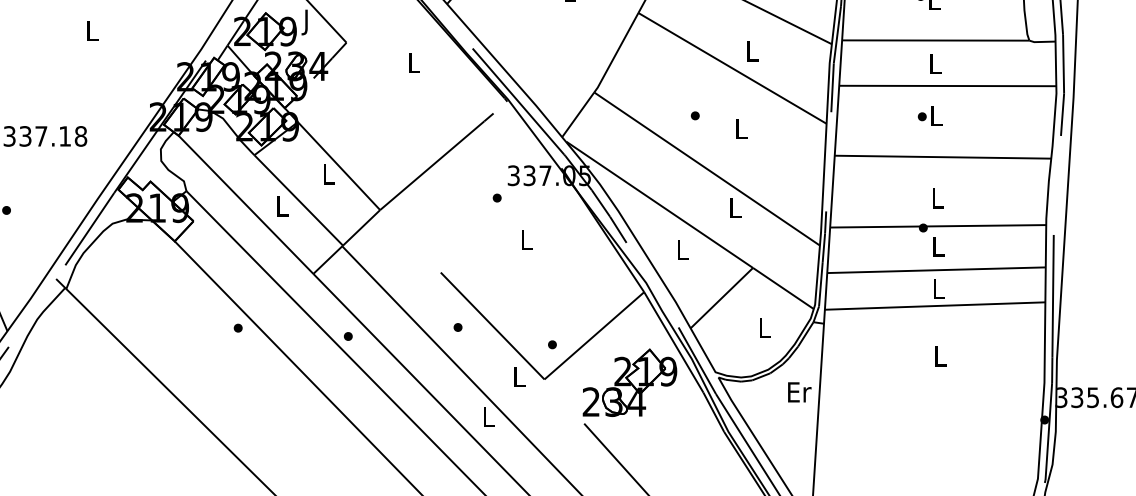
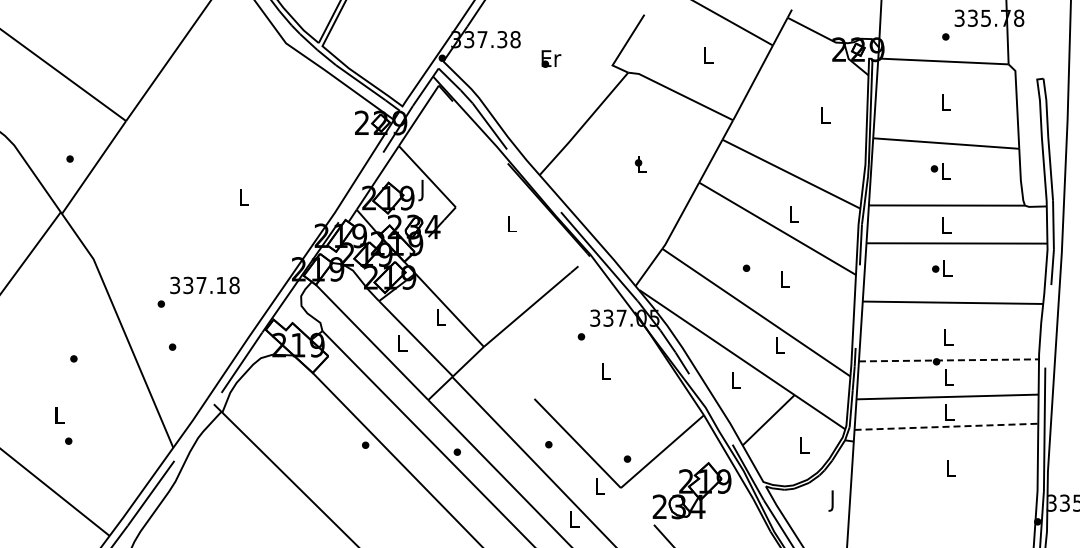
line: (938, 226) -> (949, 360), solid -> dashed
line: (934, 305) -> (945, 426), solid -> dashed
text: (799, 394) -> (833, 500), Er -> J

